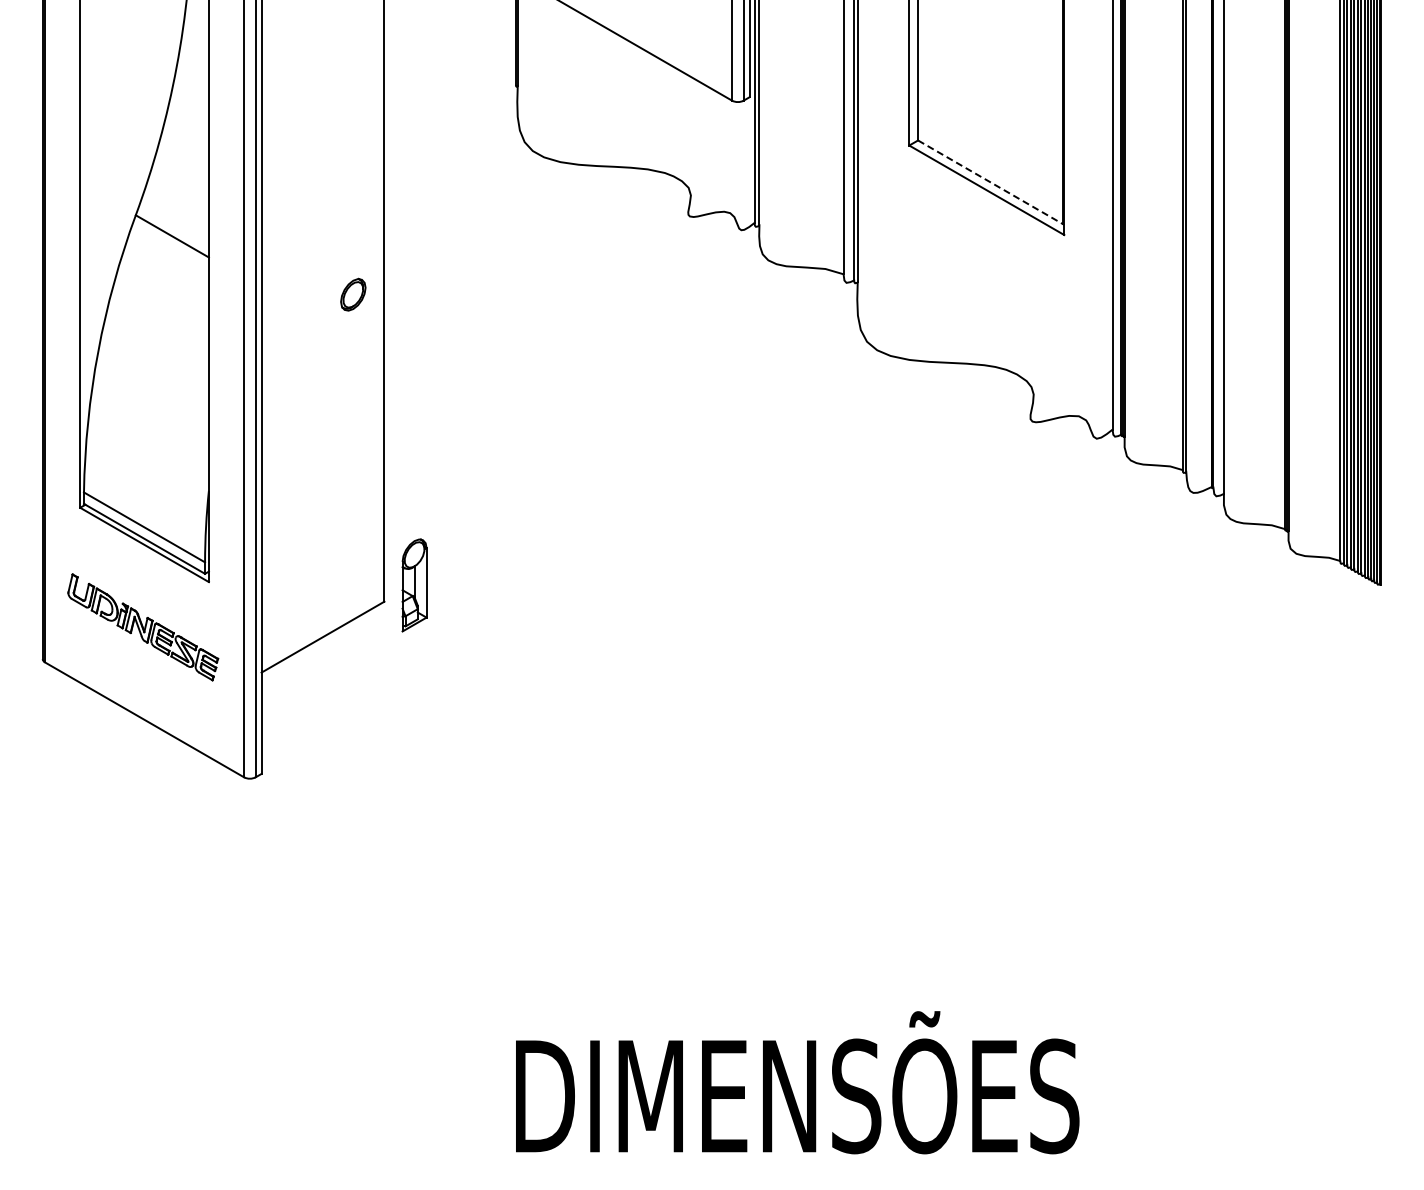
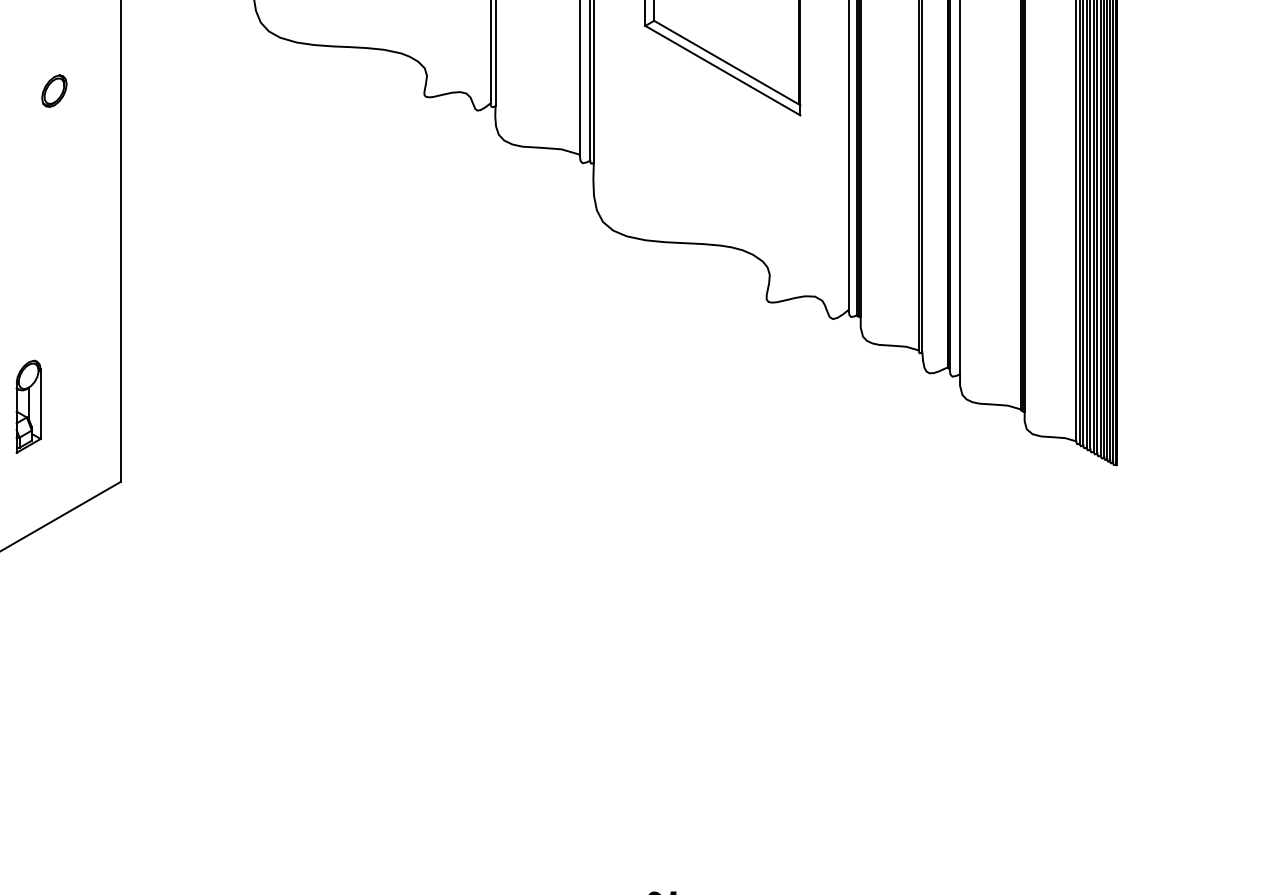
line: (991, 182) -> (727, 62), dashed -> solid
part: (353, 294) -> (54, 90), moved
part: (414, 585) -> (28, 406), moved

